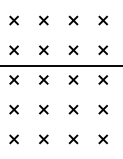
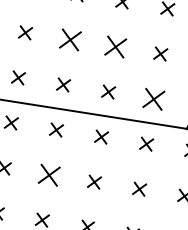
part: (43, 20) -> (70, 39), size x1.6
part: (73, 20) -> (115, 46), size x1.6
part: (102, 49) -> (152, 97), size x1.6
part: (43, 109) -> (48, 174), size x1.6

